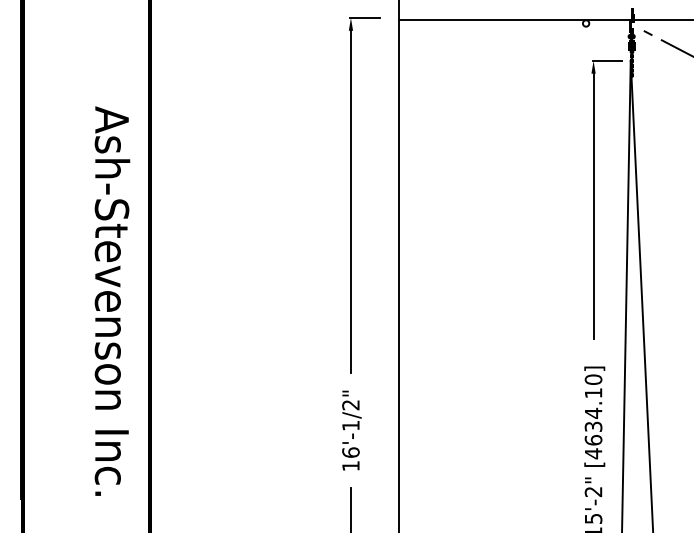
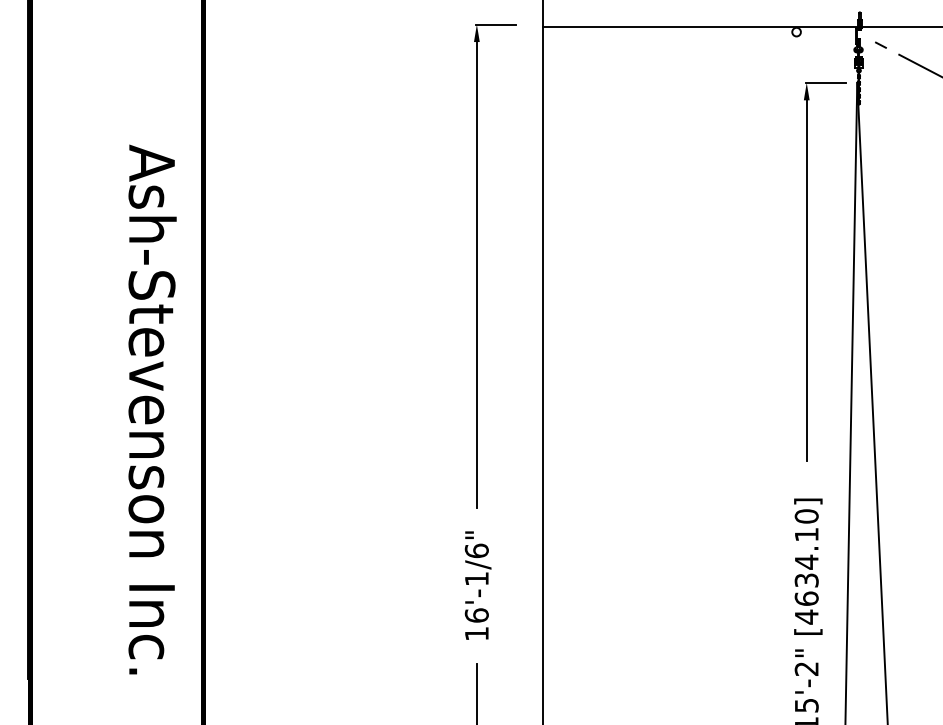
text: (350, 404) -> (476, 550), 16'-1/2" -> 16'-1/6"

